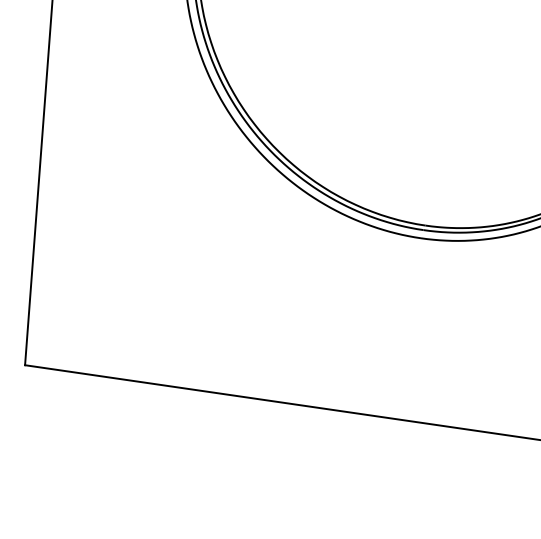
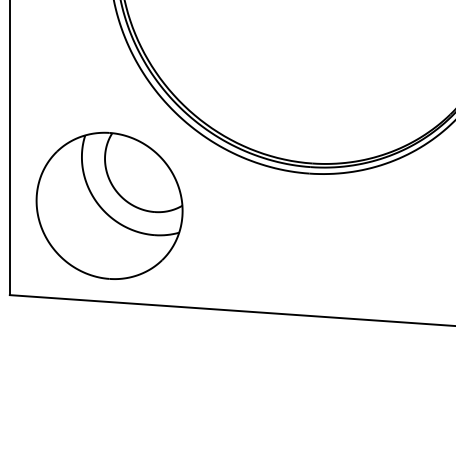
part: (161, 259) -> (109, 205), added

